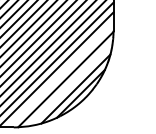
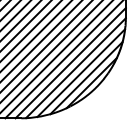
line: (60, 74) -> (70, 62), added
line: (70, 84) -> (80, 73), added

